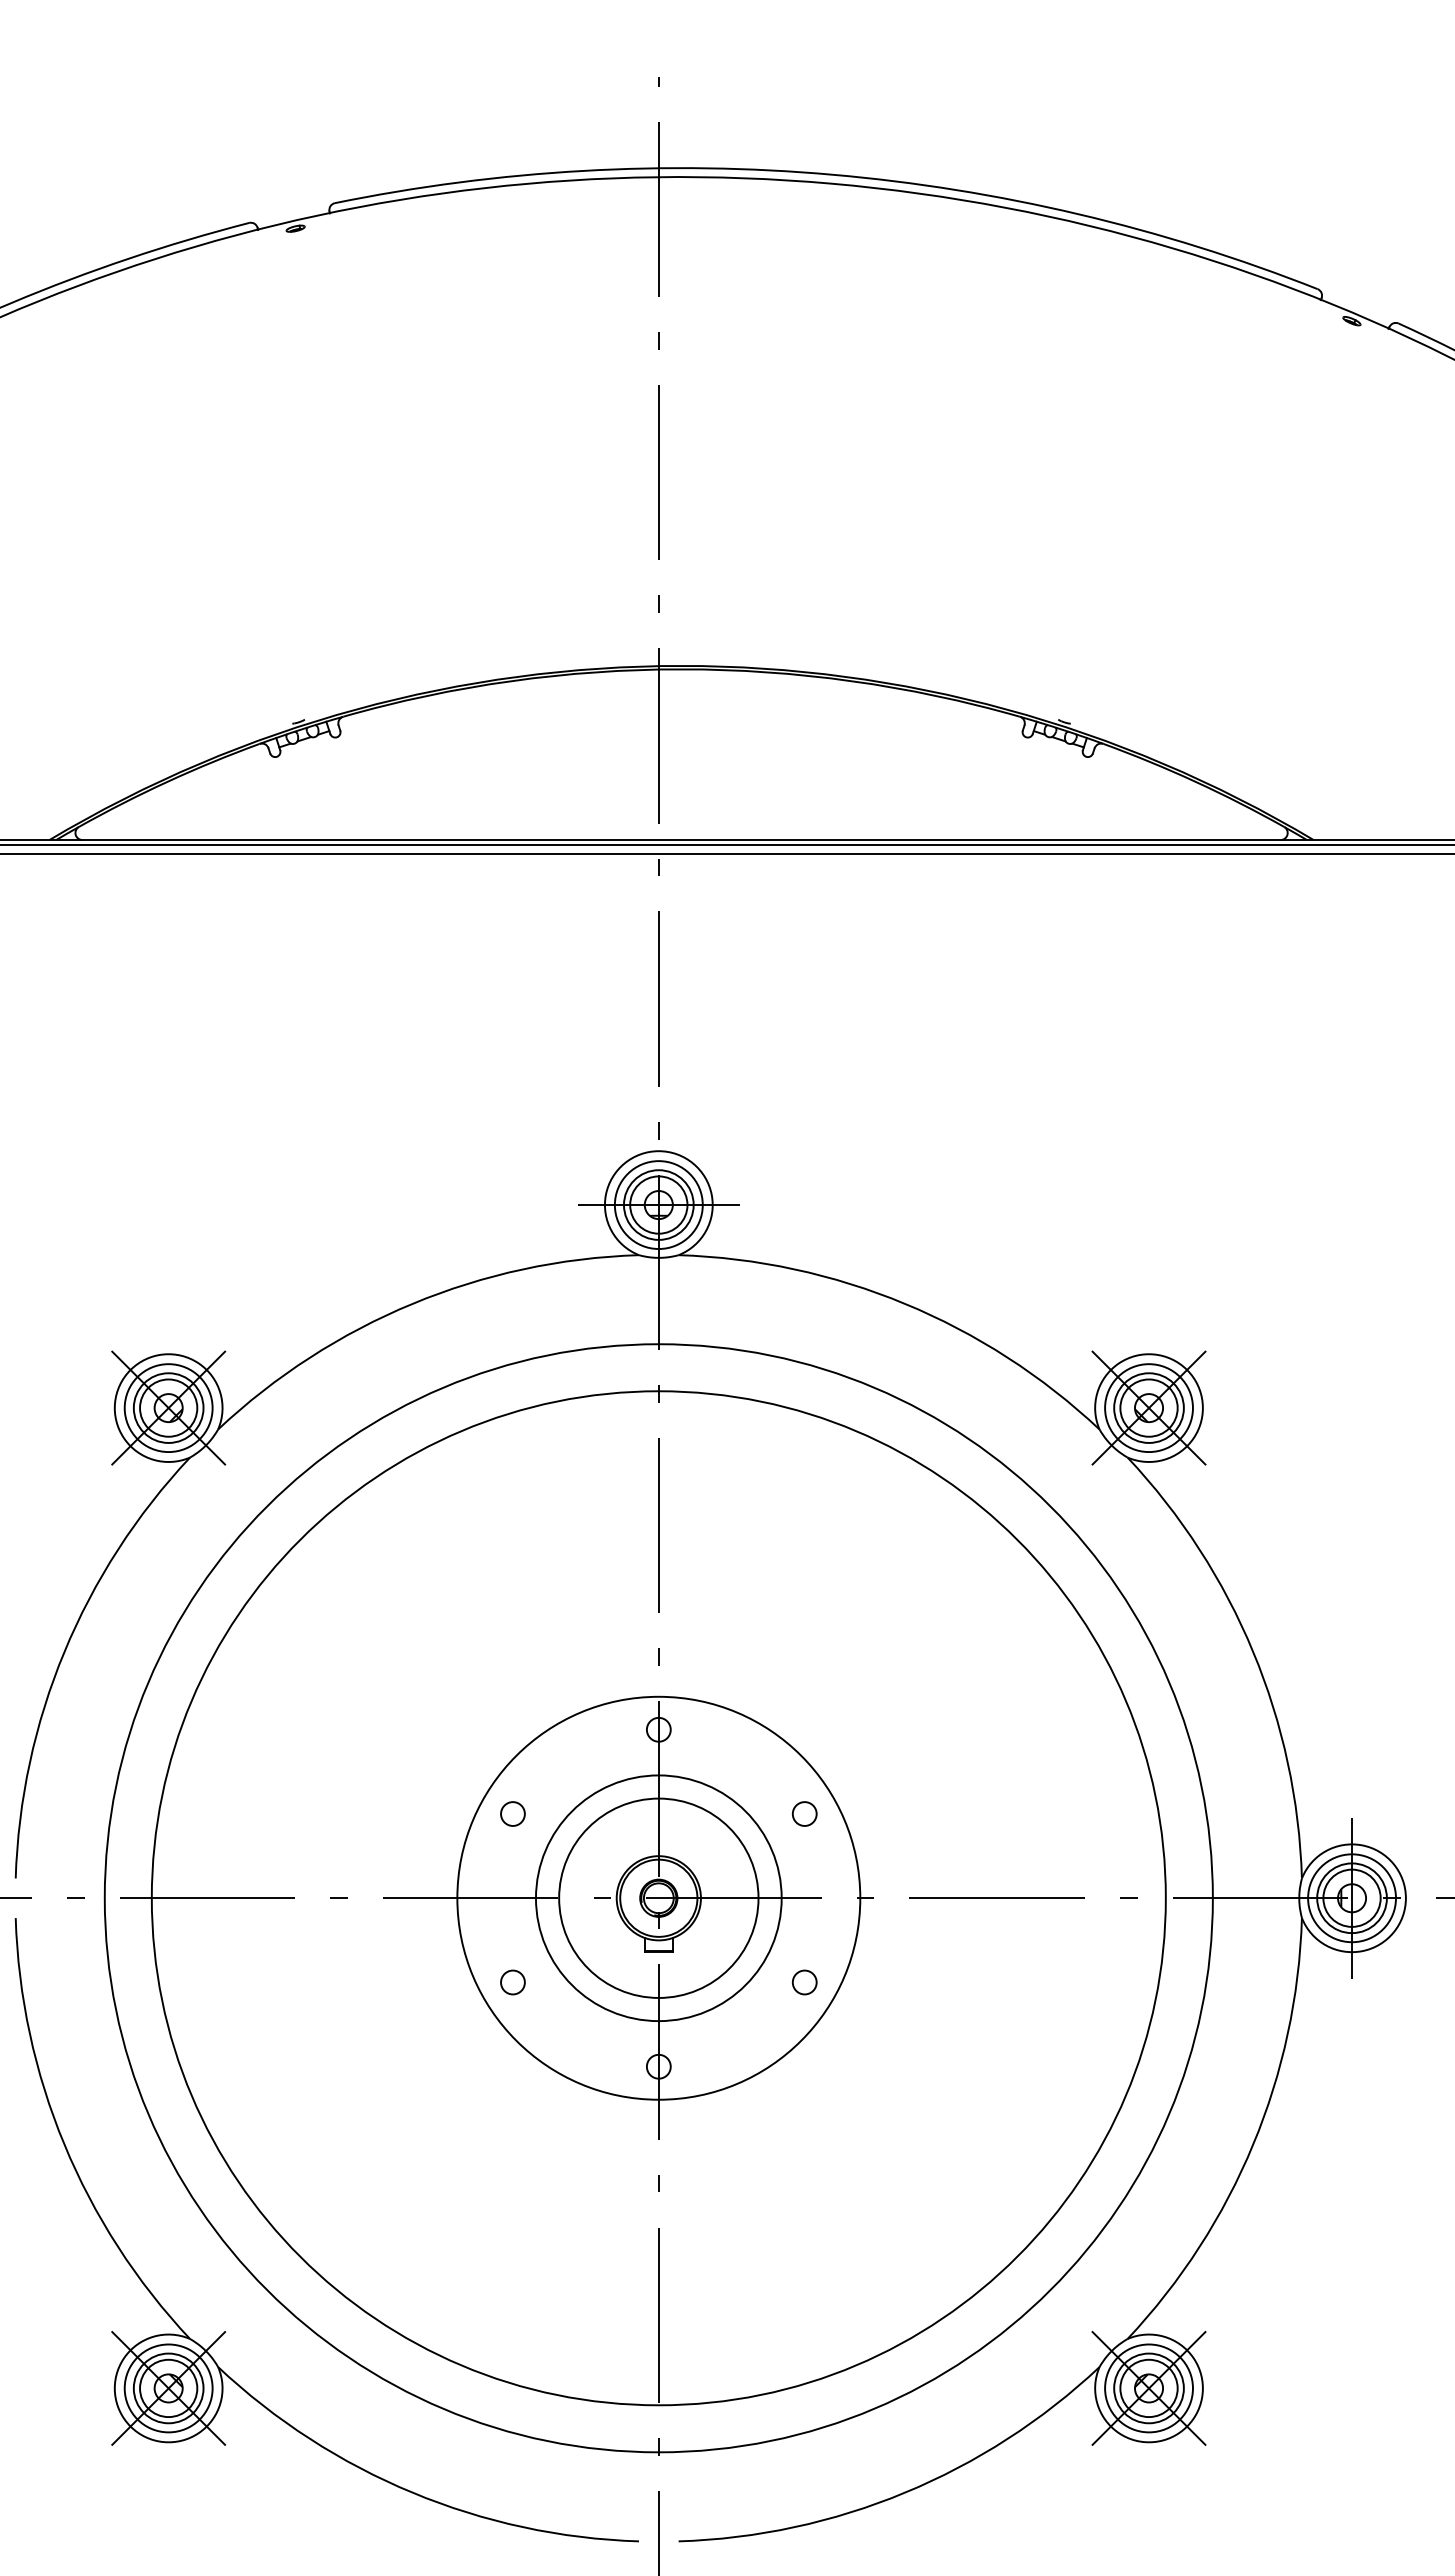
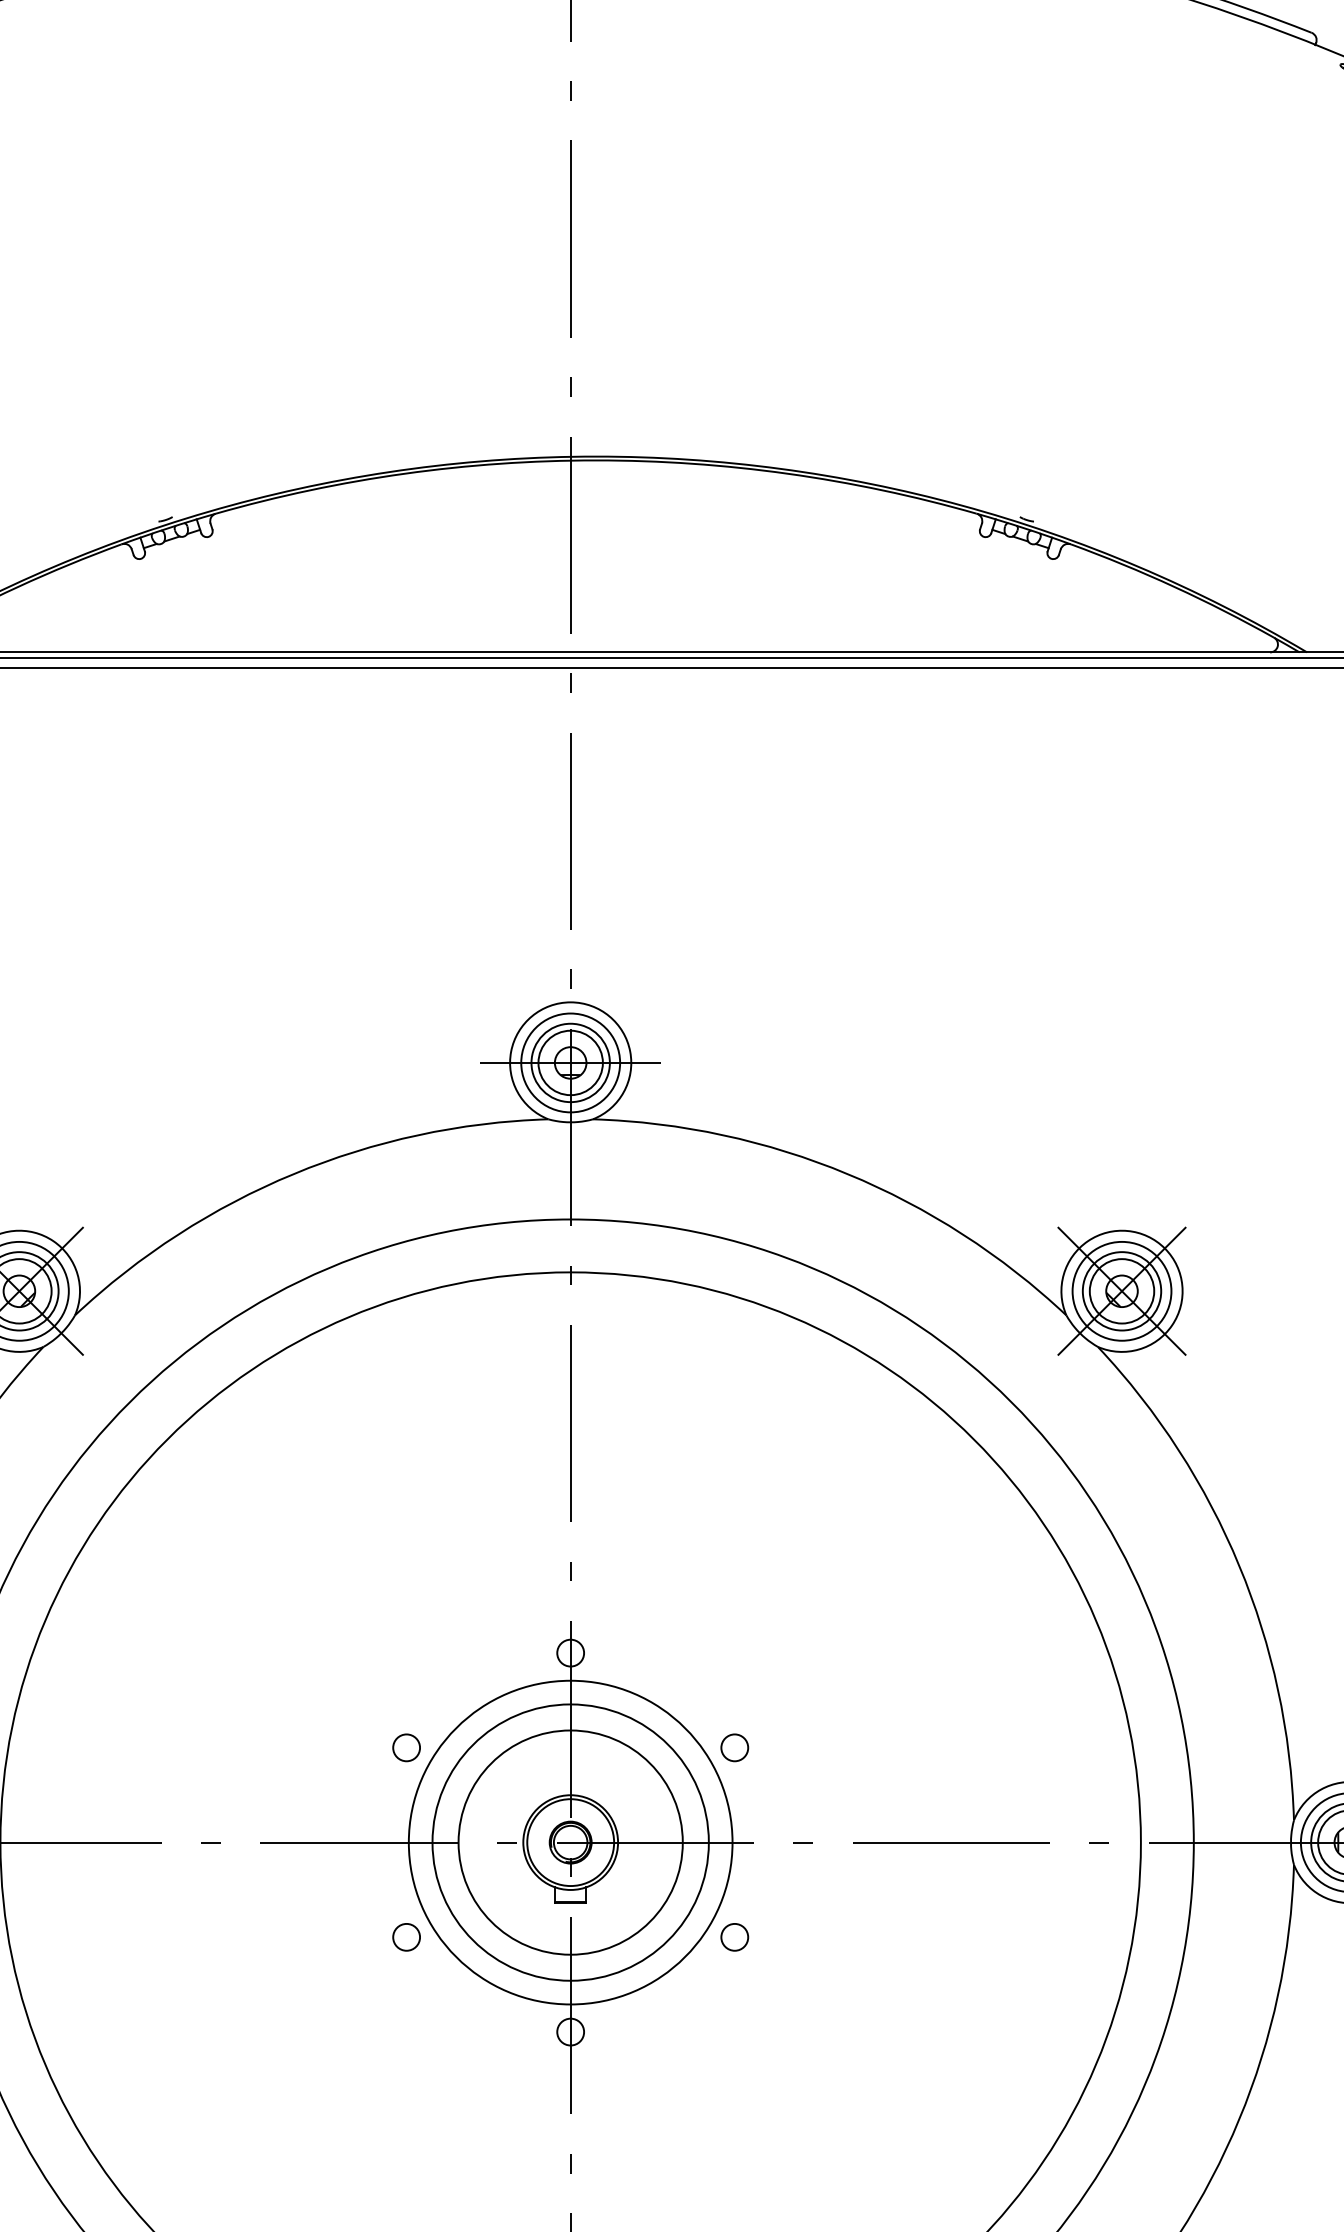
circle: (658, 1898) -> (570, 1842), size x0.71

